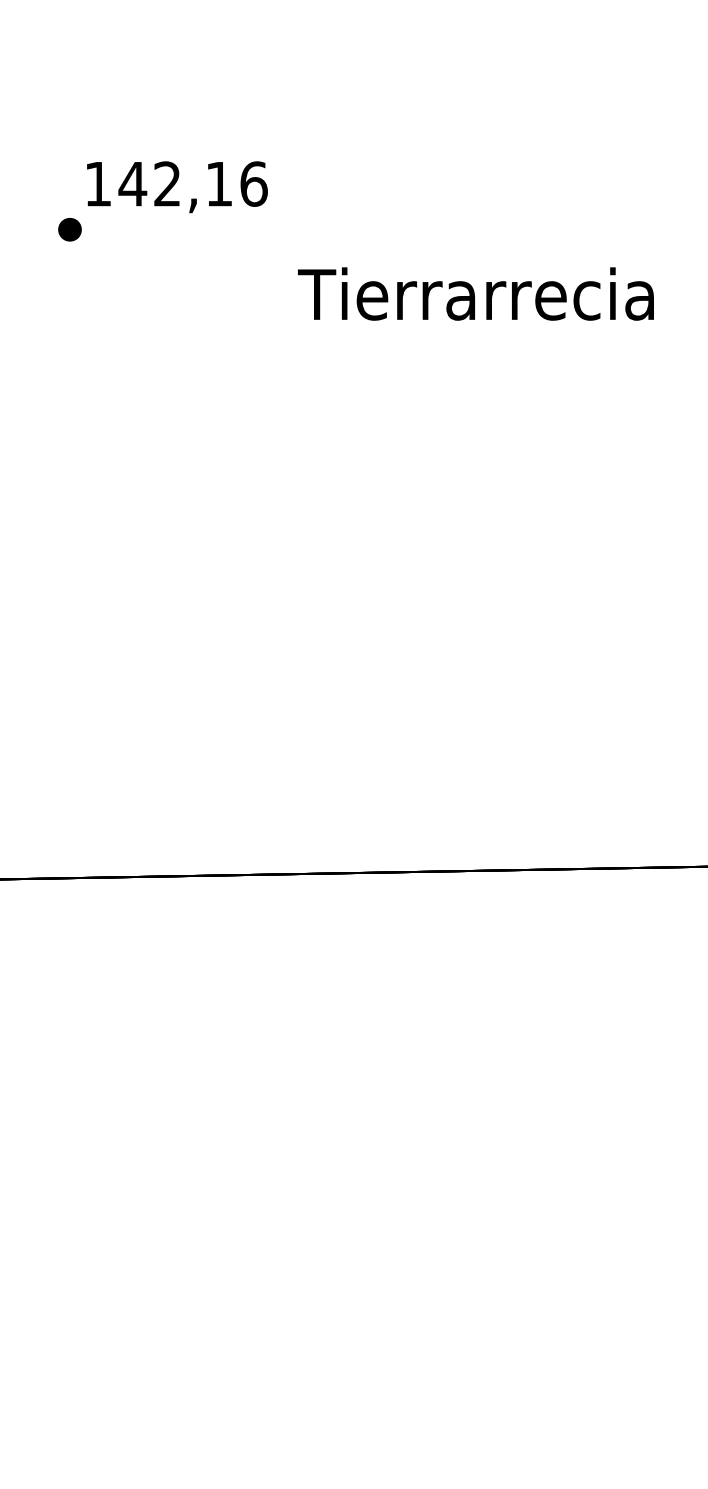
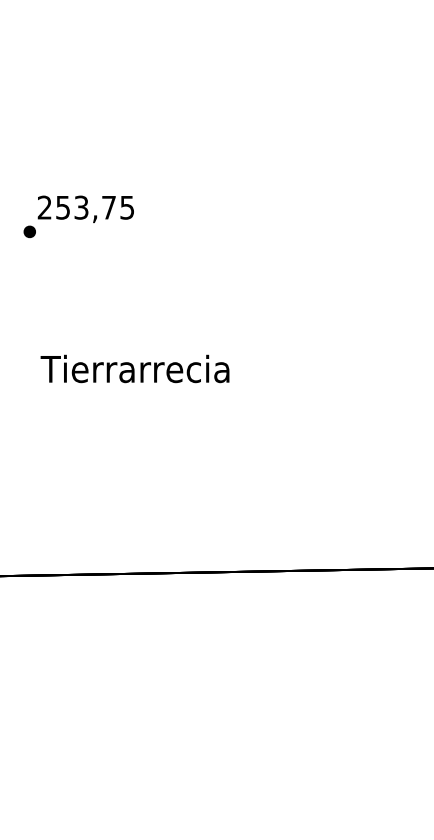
text: (175, 183) -> (85, 207), 142,16 -> 253,75
text: (474, 293) -> (134, 368), moved

